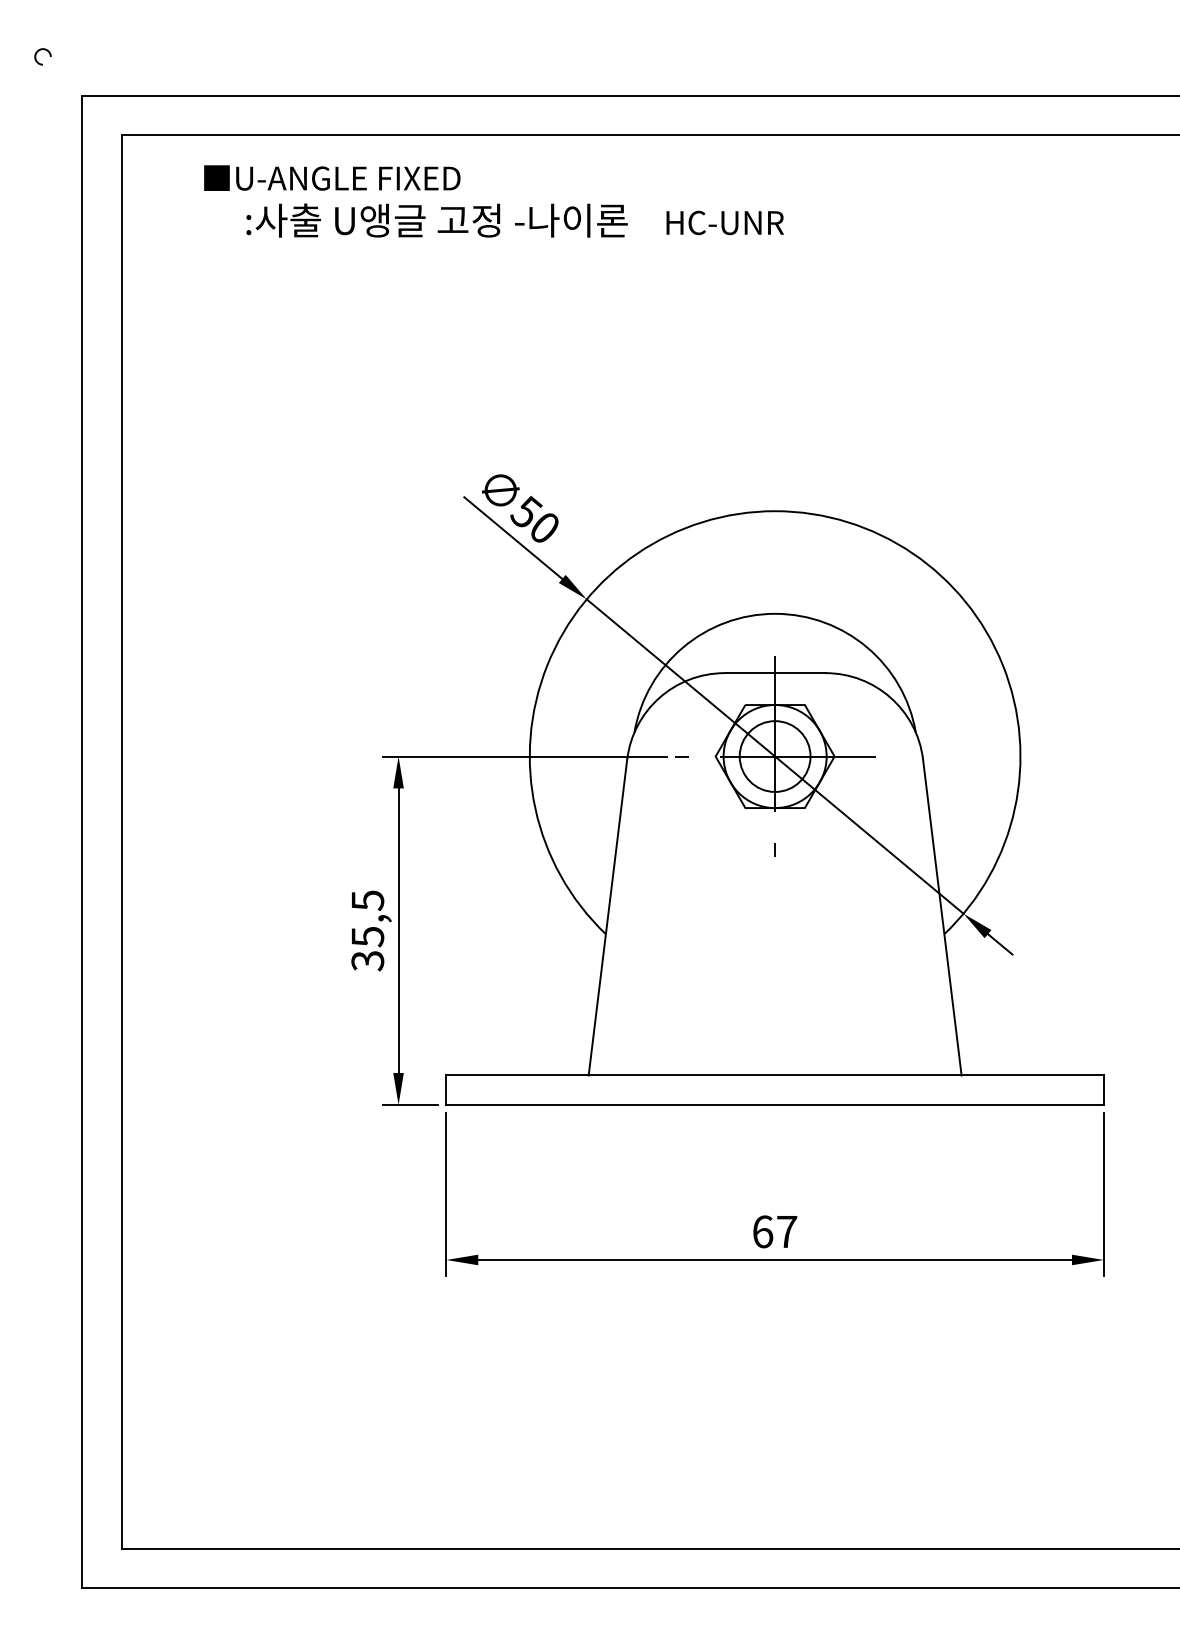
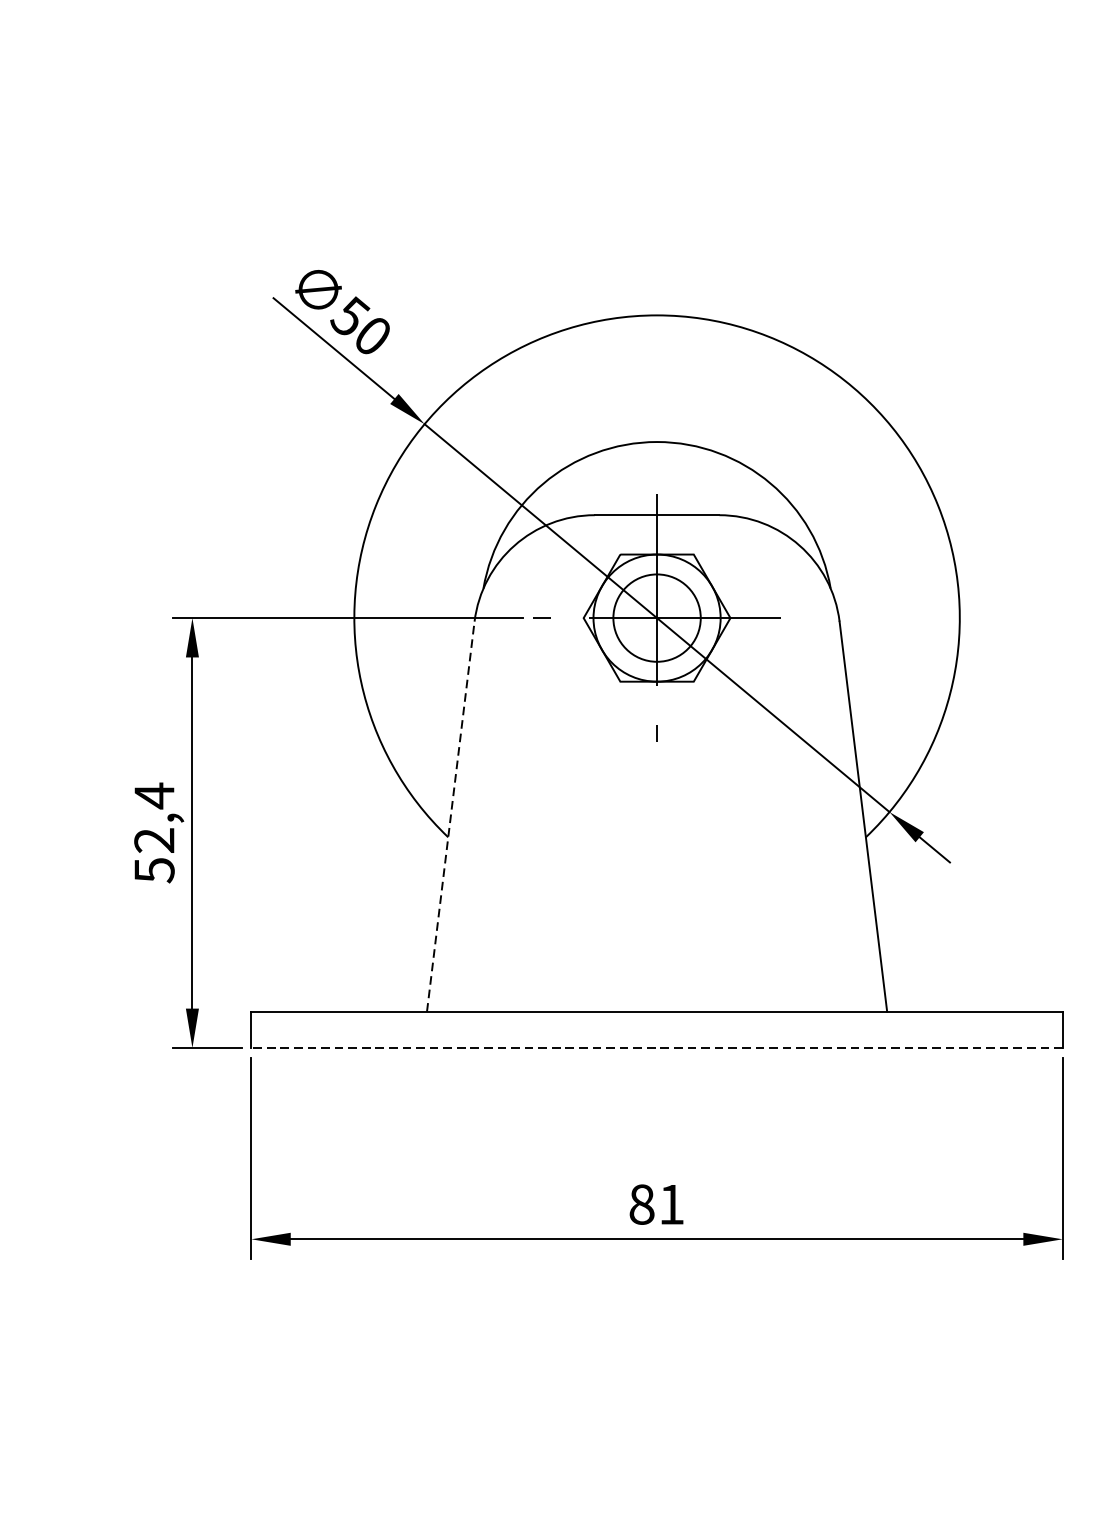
line: (608, 916) -> (451, 815), solid -> dashed
text: (367, 930) -> (154, 832), 35,5 -> 52,4
line: (775, 1104) -> (657, 1047), solid -> dashed
text: (775, 1231) -> (657, 1204), 67 -> 81

